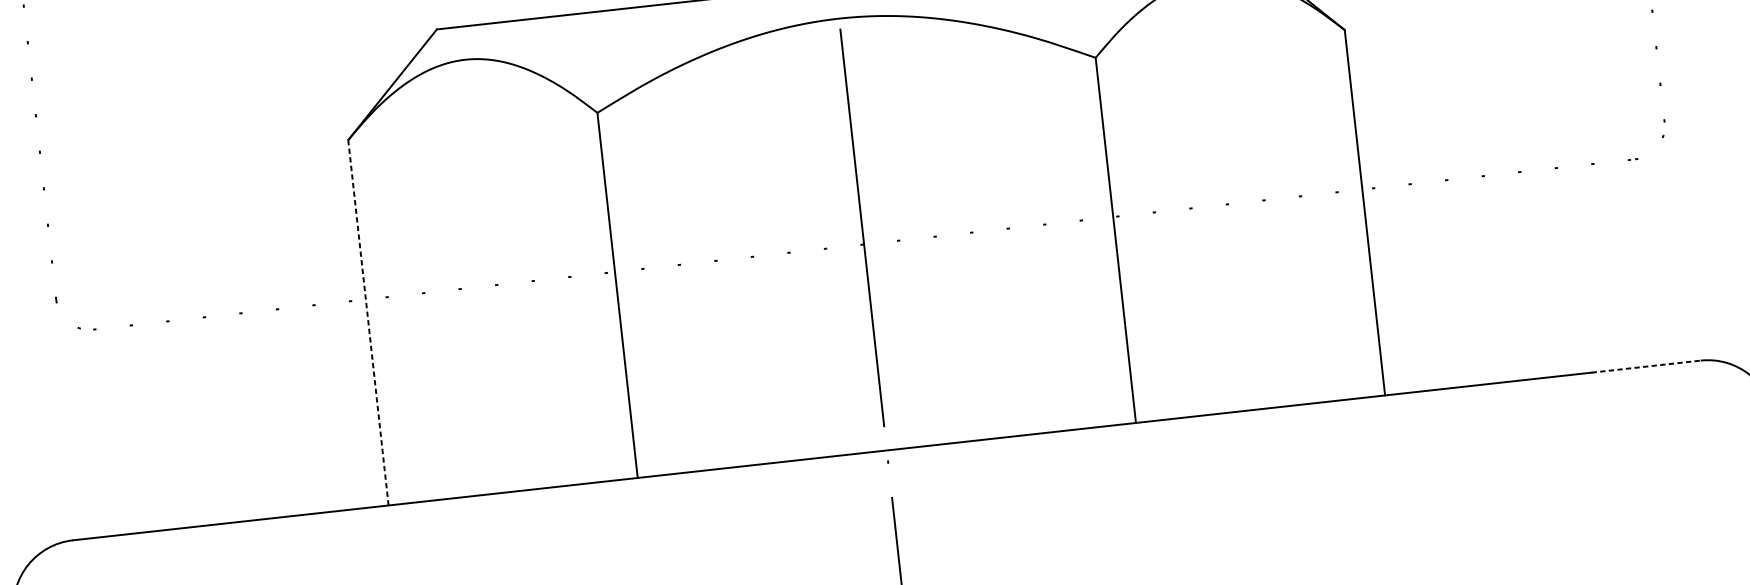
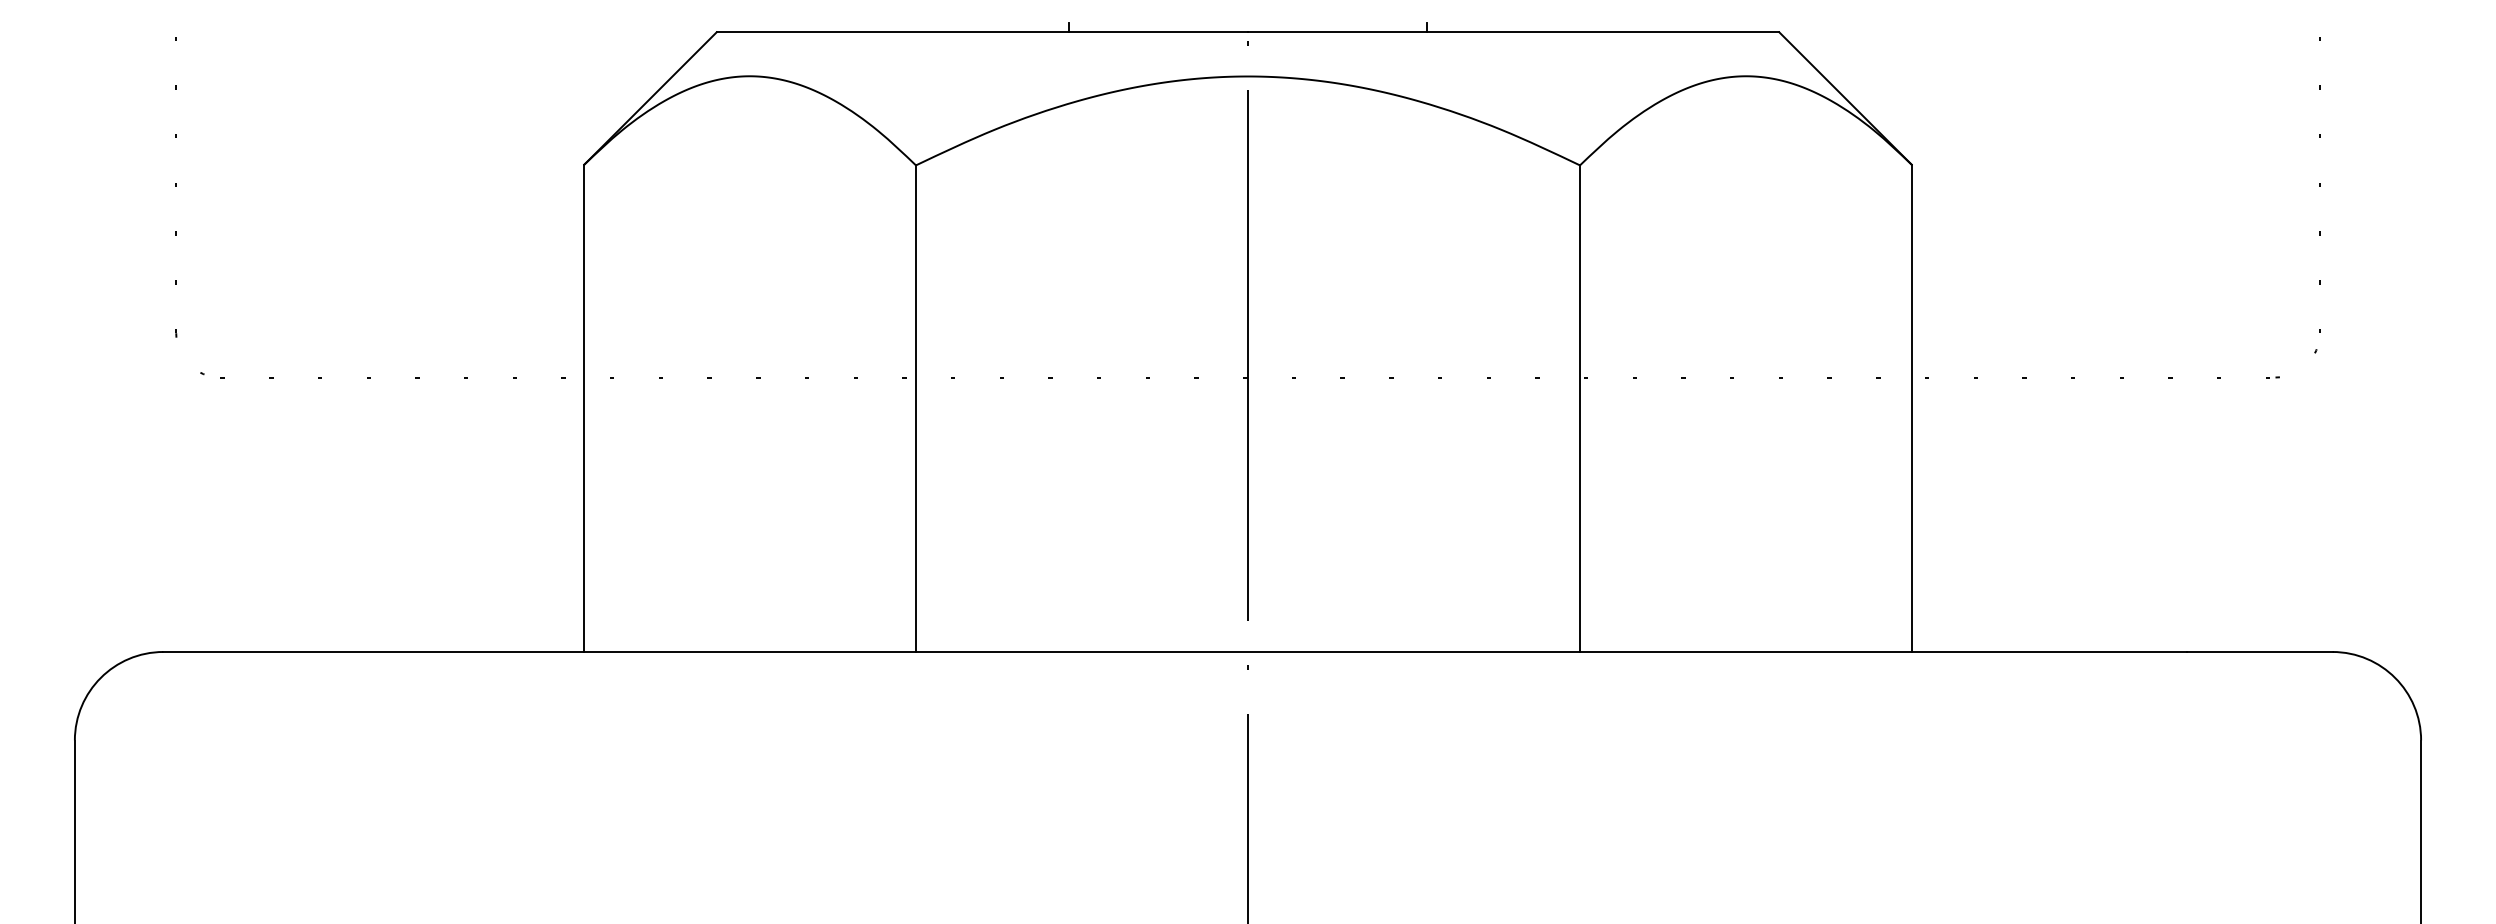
line: (368, 323) -> (583, 409), dashed -> solid
line: (1645, 366) -> (2259, 651), dashed -> solid

